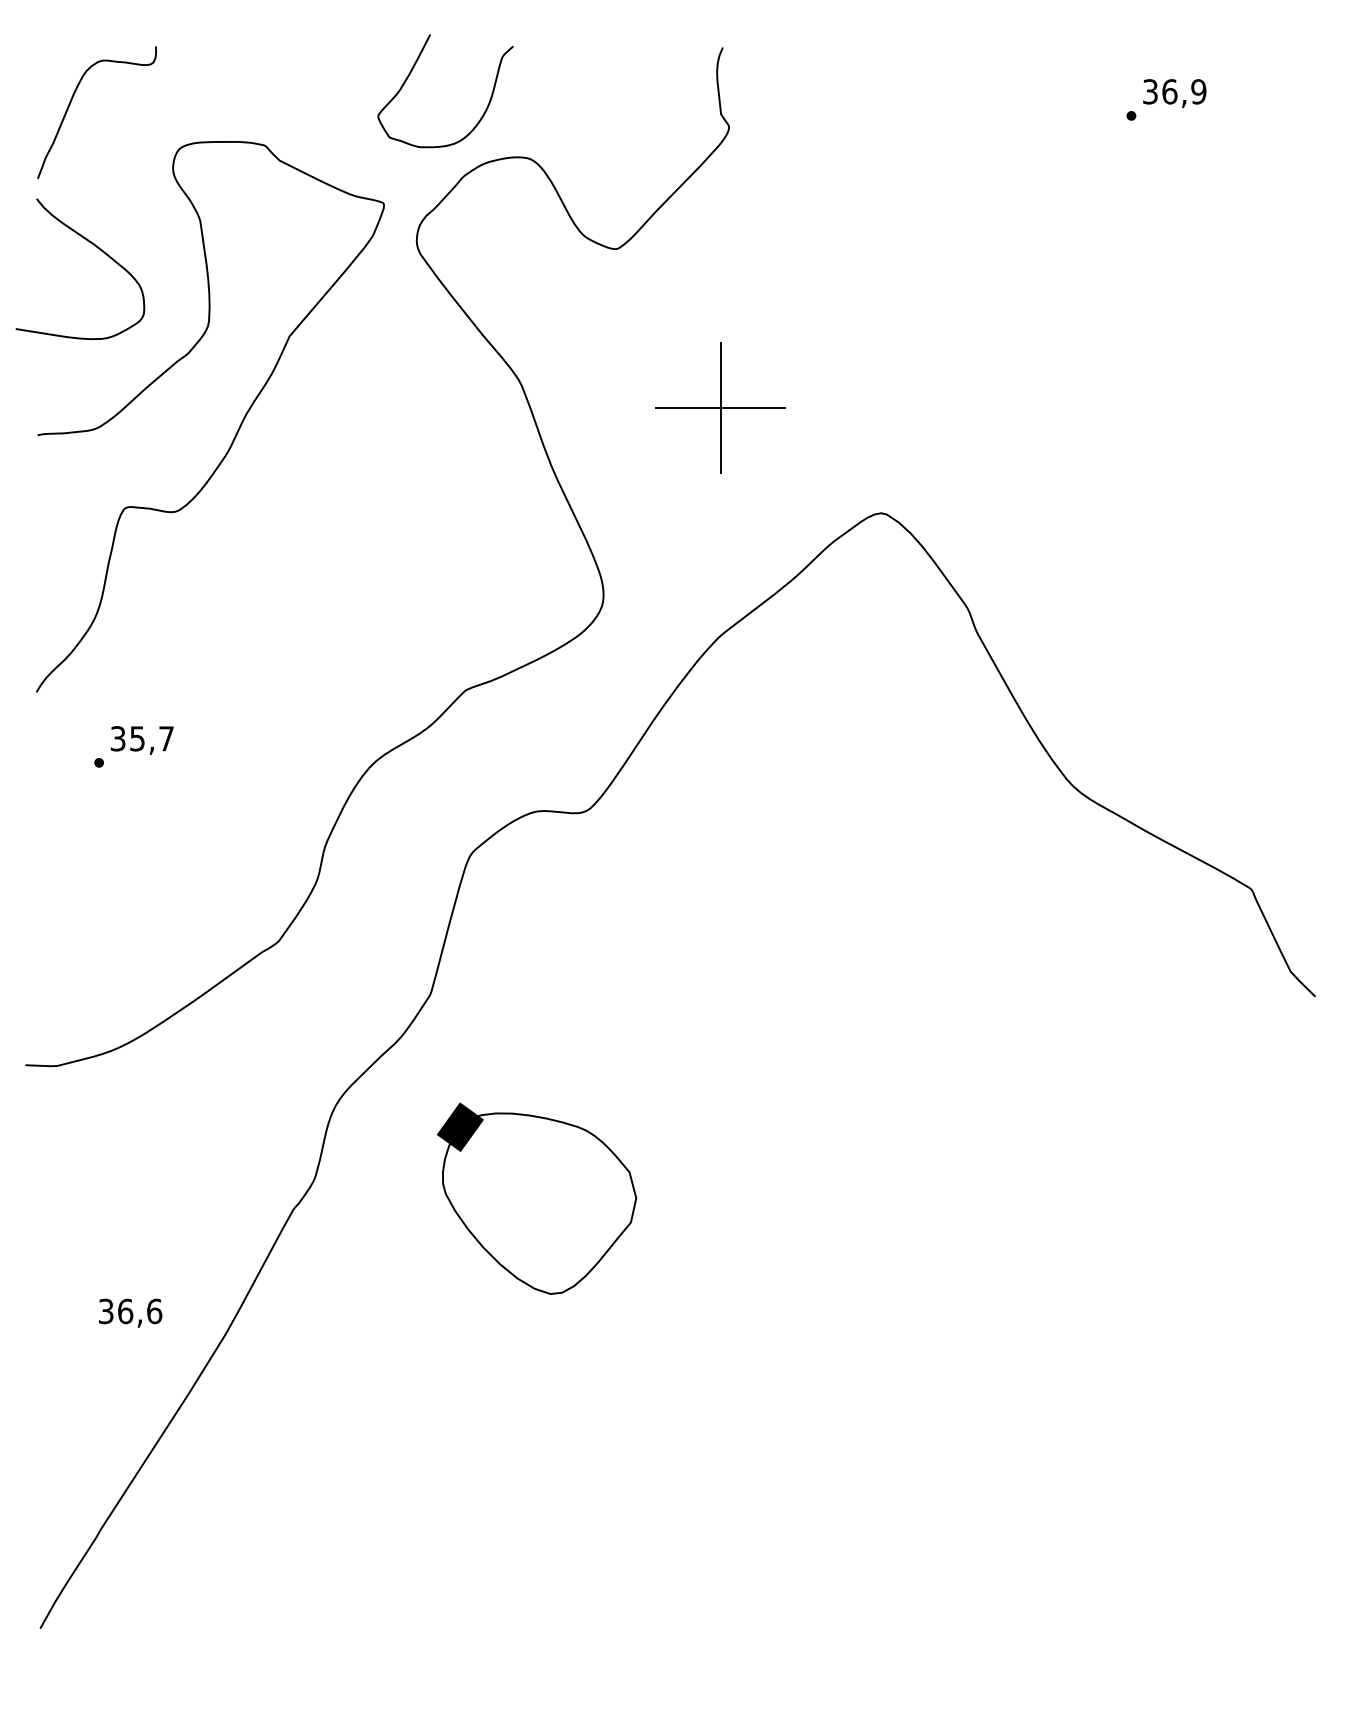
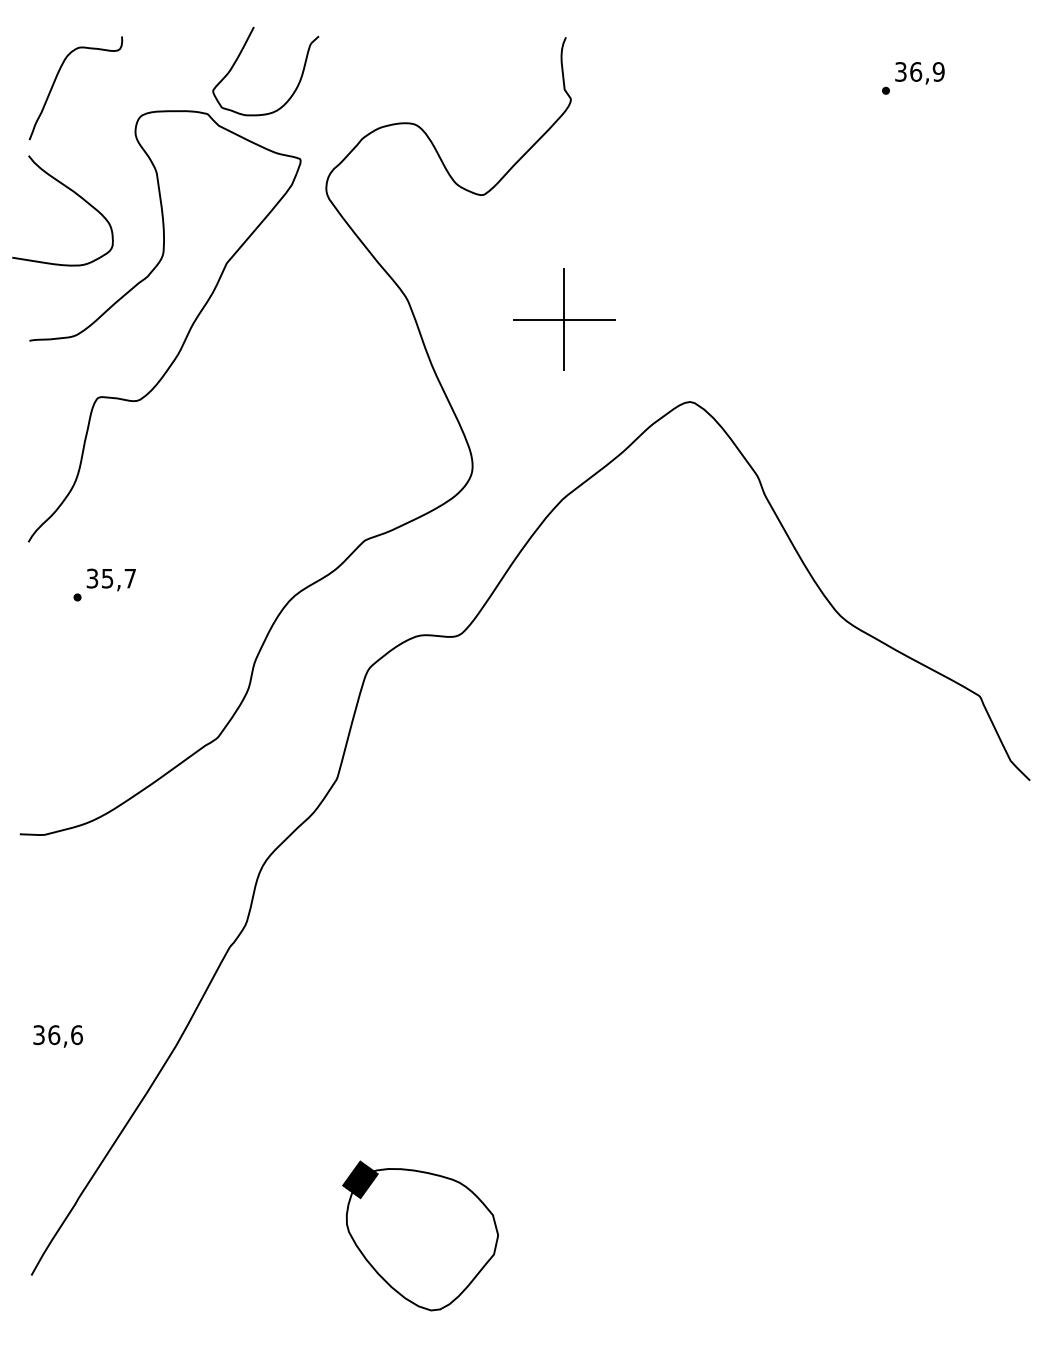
curve: (411, 73) -> (239, 57), moved
part: (537, 1198) -> (420, 1235), moved
text: (129, 1313) -> (57, 1036), moved

